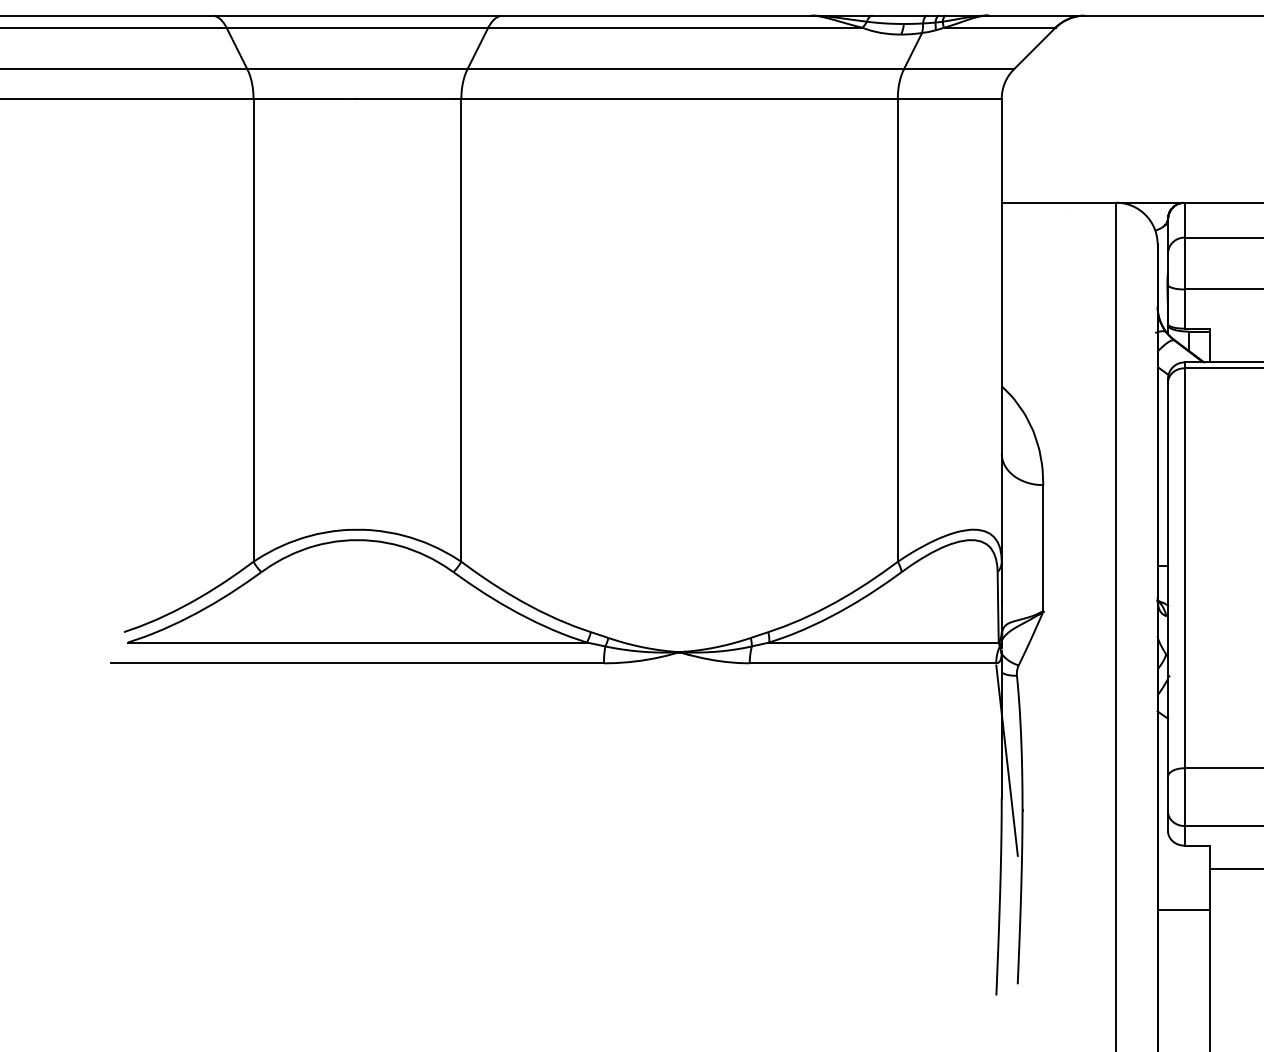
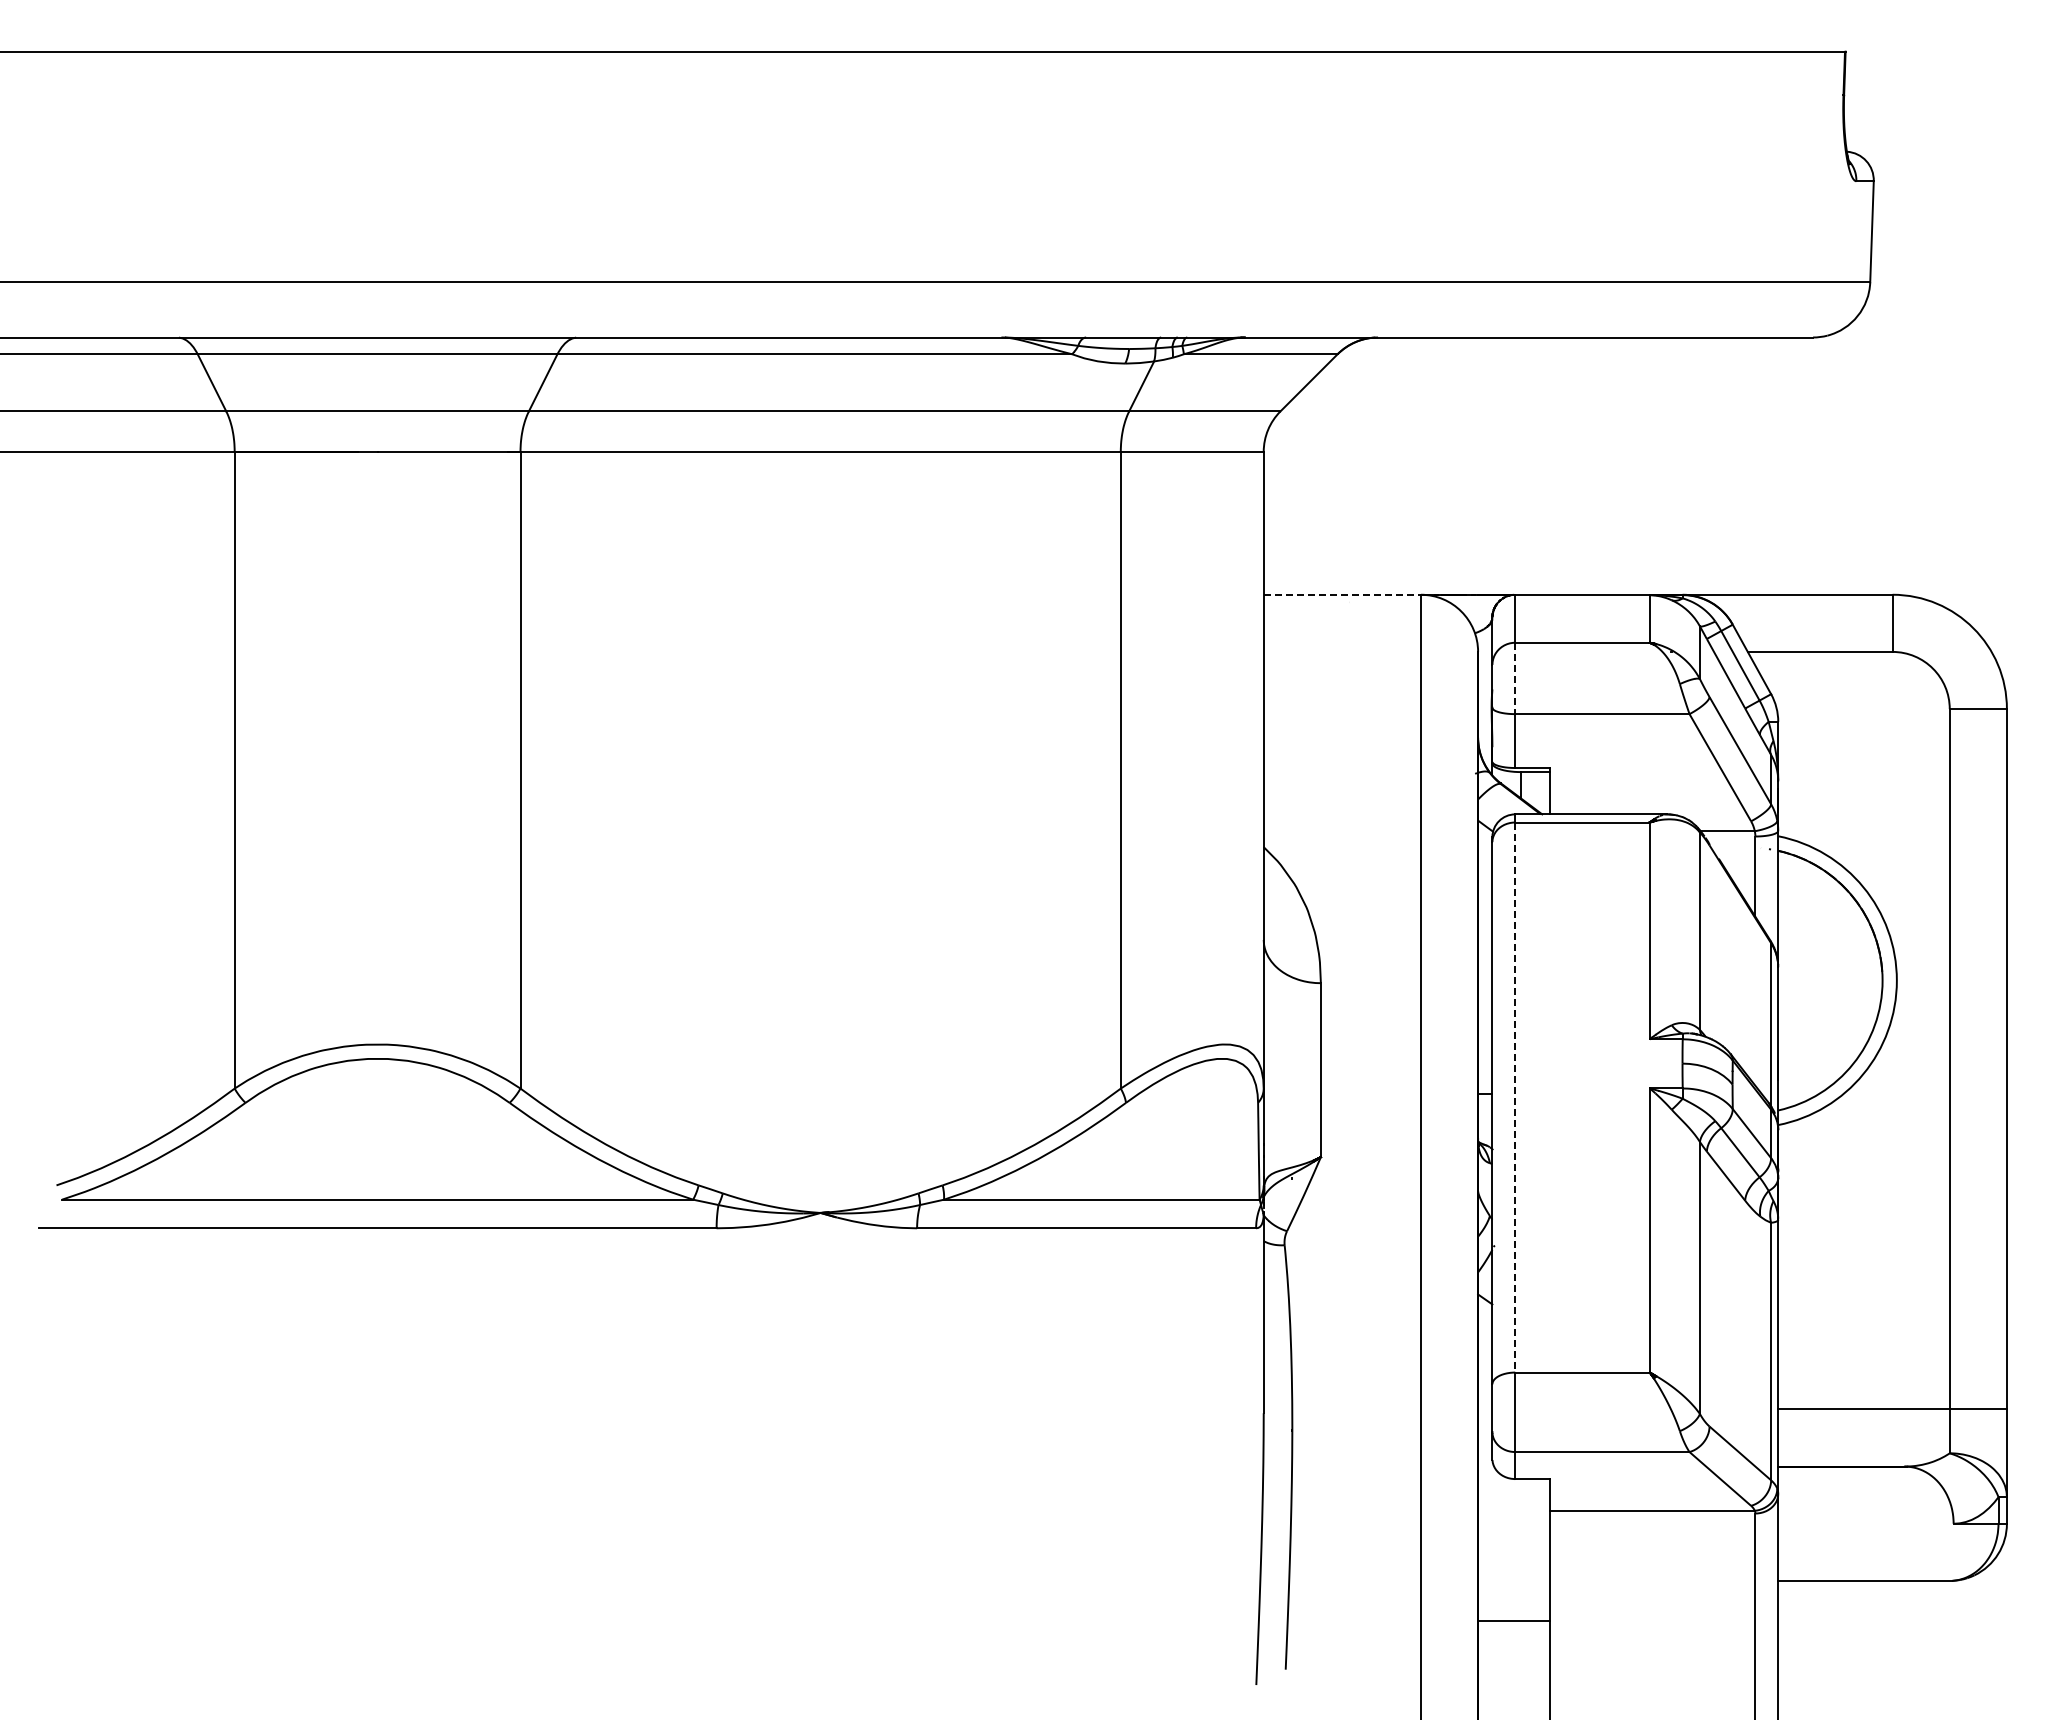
line: (1059, 202) -> (1342, 594), solid -> dashed
line: (1184, 263) -> (1515, 678), solid -> dashed
line: (1184, 568) -> (1515, 1098), solid -> dashed
line: (1006, 760) -> (1270, 1362), removed
line: (1183, 909) -> (1513, 1620), moved

